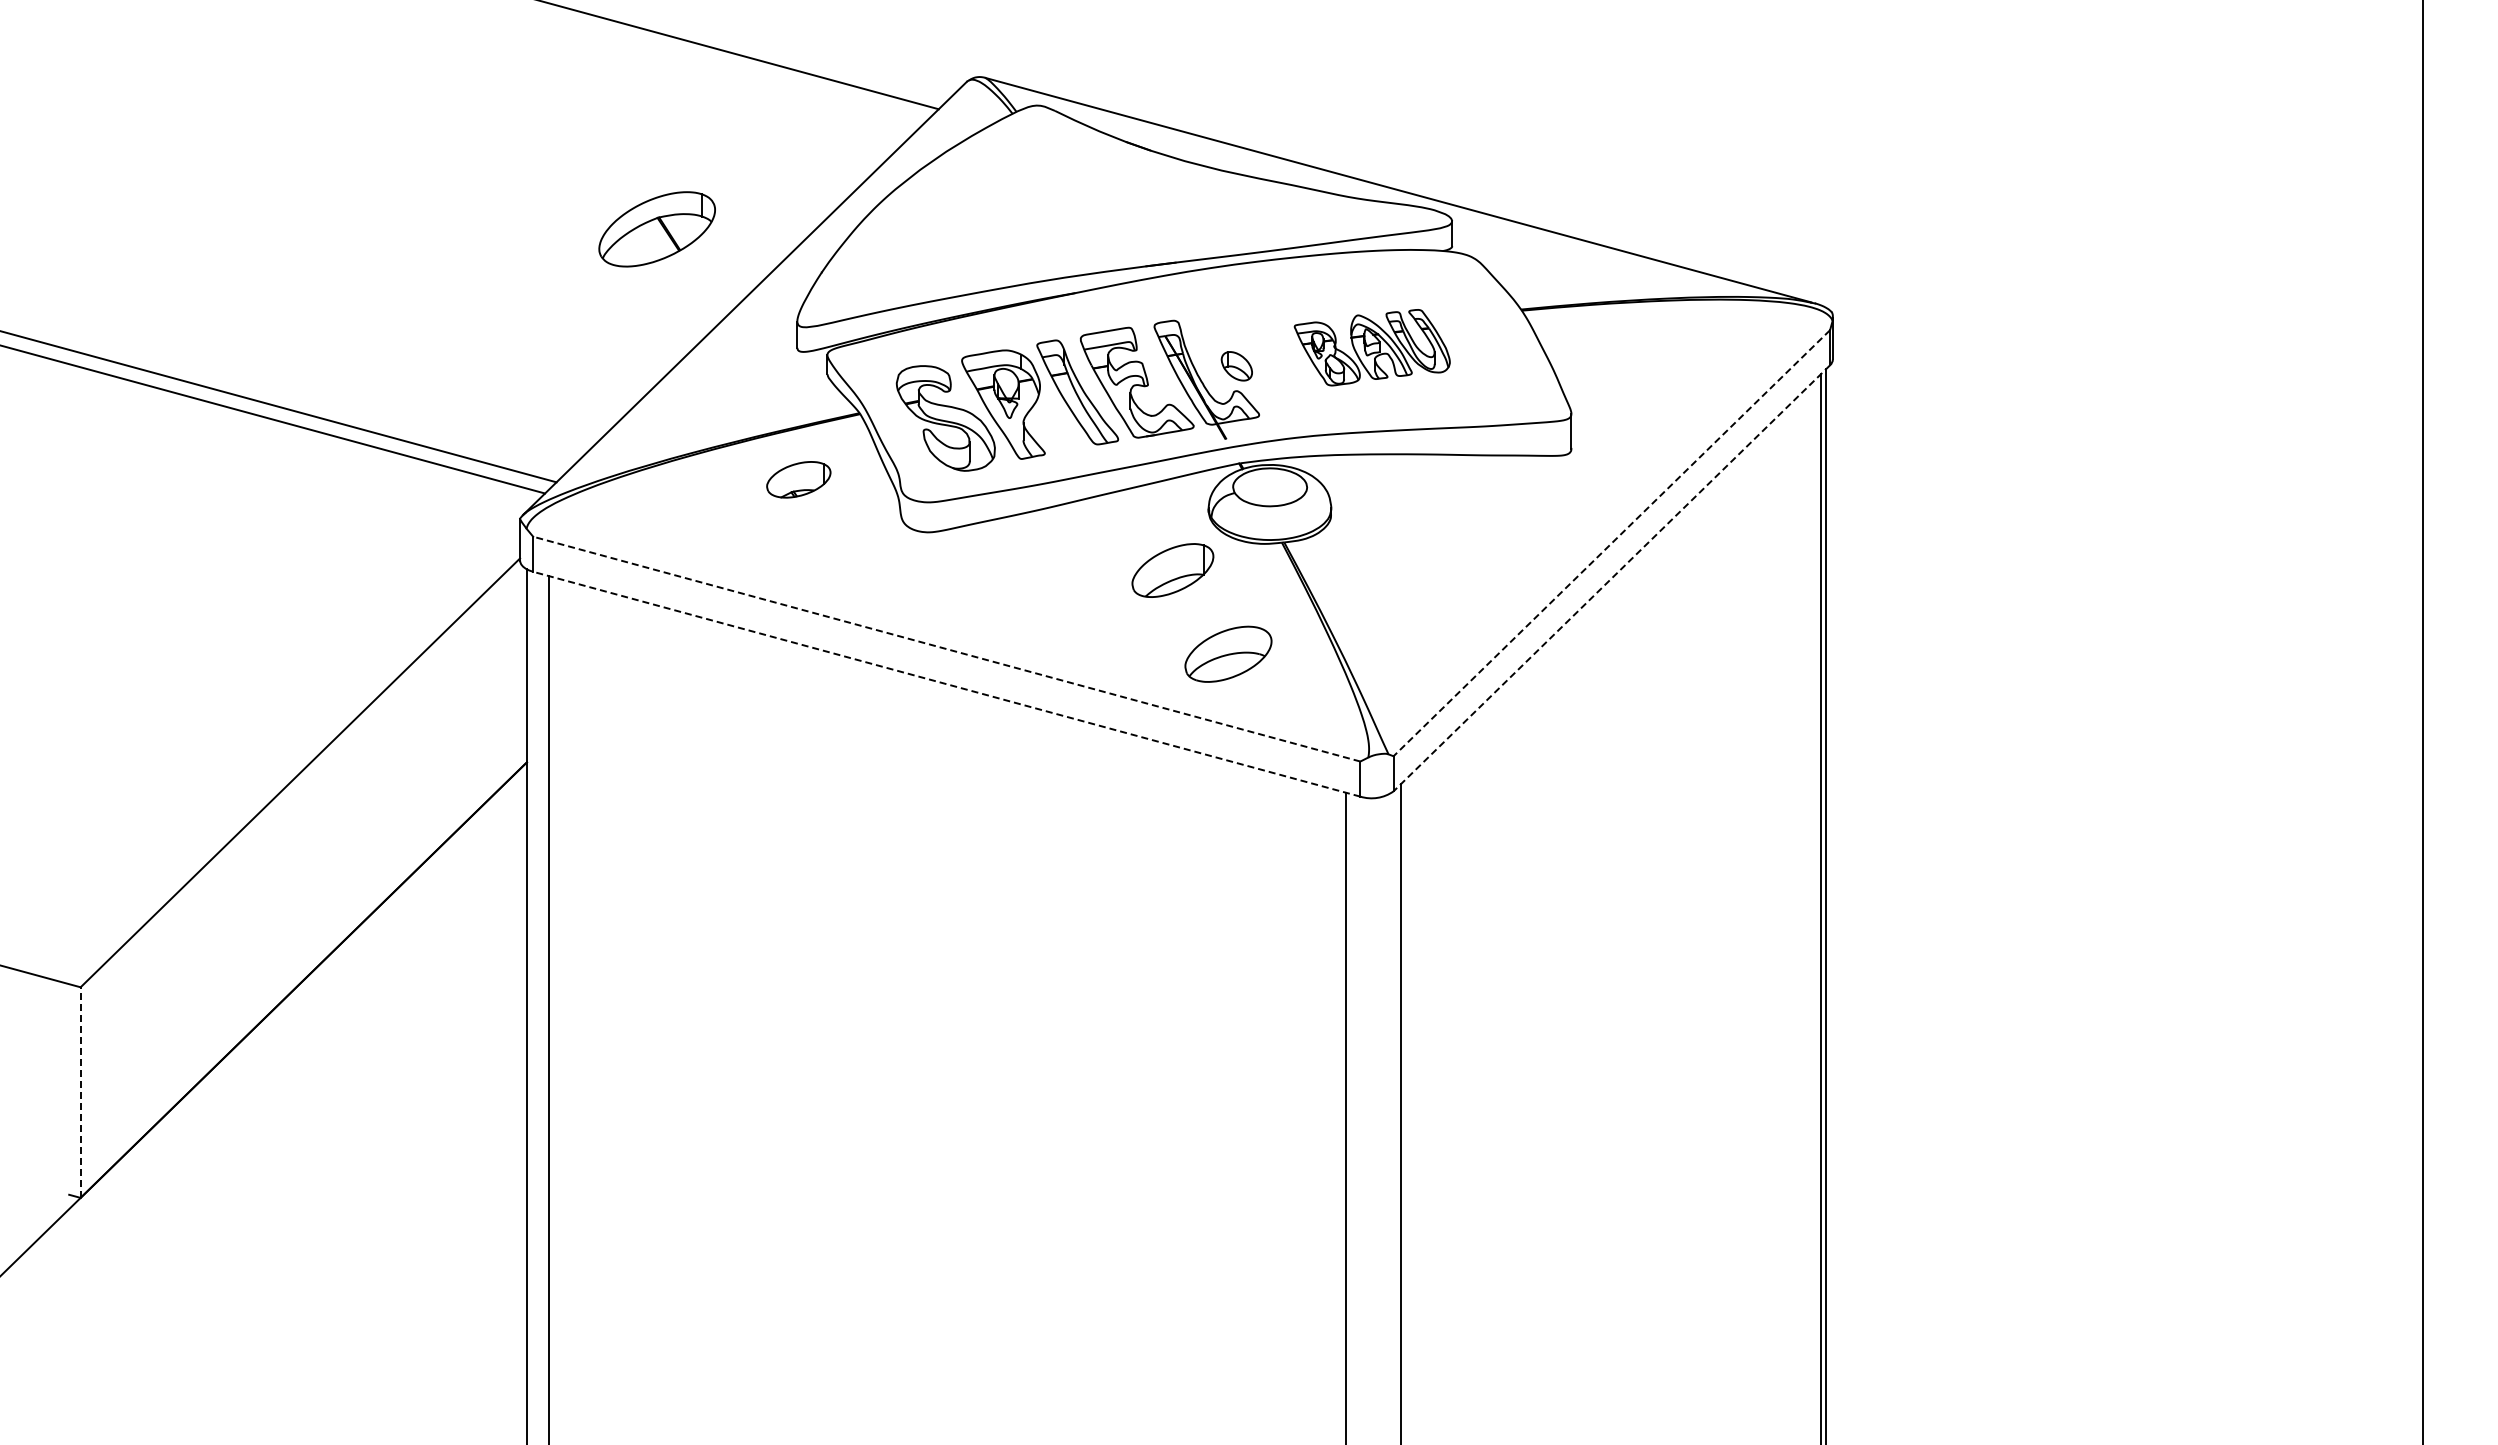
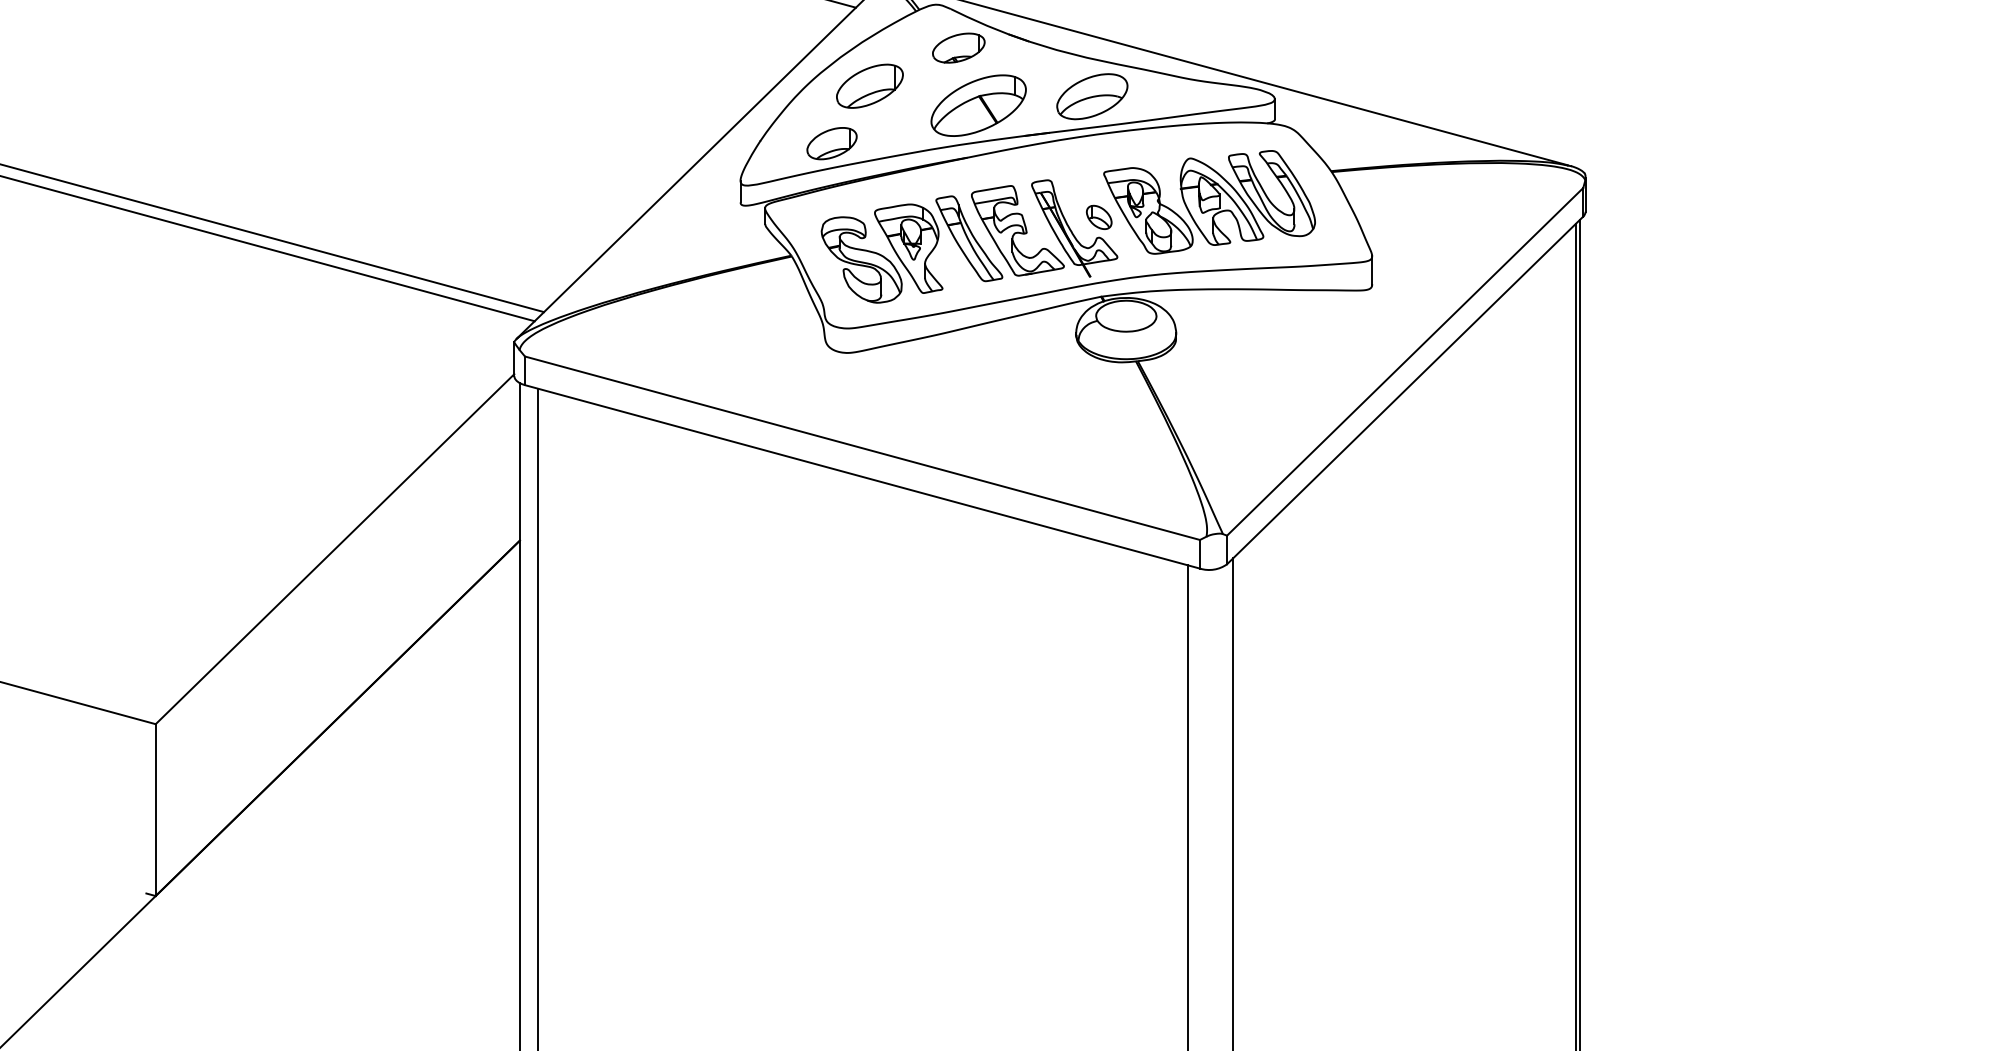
part: (656, 229) -> (978, 105), moved
part: (909, 275) -> (832, 143), added
part: (1372, 347) -> (1209, 202), size x1.67
part: (798, 479) -> (958, 47), moved
line: (1611, 543) -> (1404, 362), dashed -> solid
part: (1172, 570) -> (869, 86), moved
line: (1611, 578) -> (1404, 390), dashed -> solid
line: (946, 649) -> (862, 448), dashed -> solid
part: (1228, 653) -> (1092, 96), moved
line: (946, 684) -> (862, 477), dashed -> solid
line: (80, 1092) -> (155, 810), dashed -> solid

